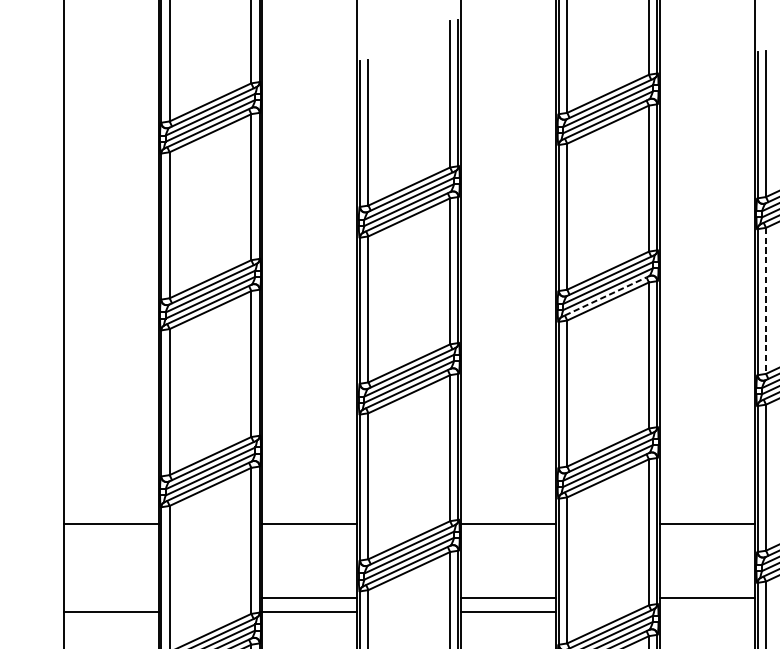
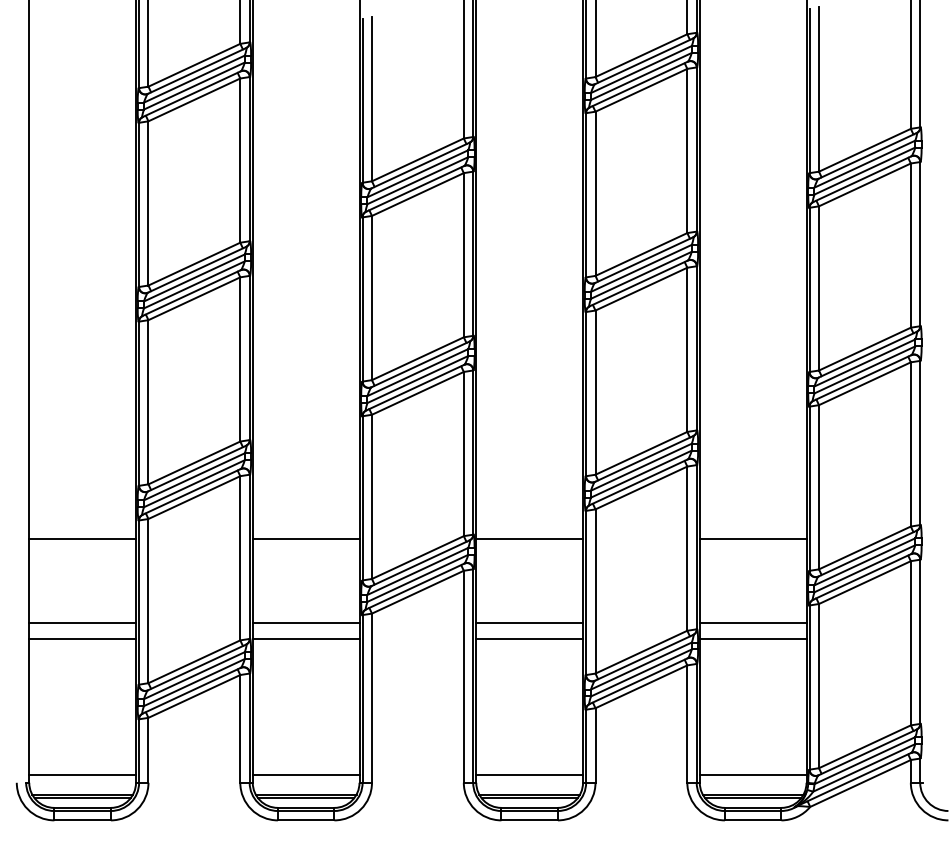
line: (605, 296) -> (638, 283), dashed -> solid
line: (766, 300) -> (819, 288), dashed -> solid
line: (110, 597) -> (82, 622), added
line: (706, 612) -> (752, 638), added

